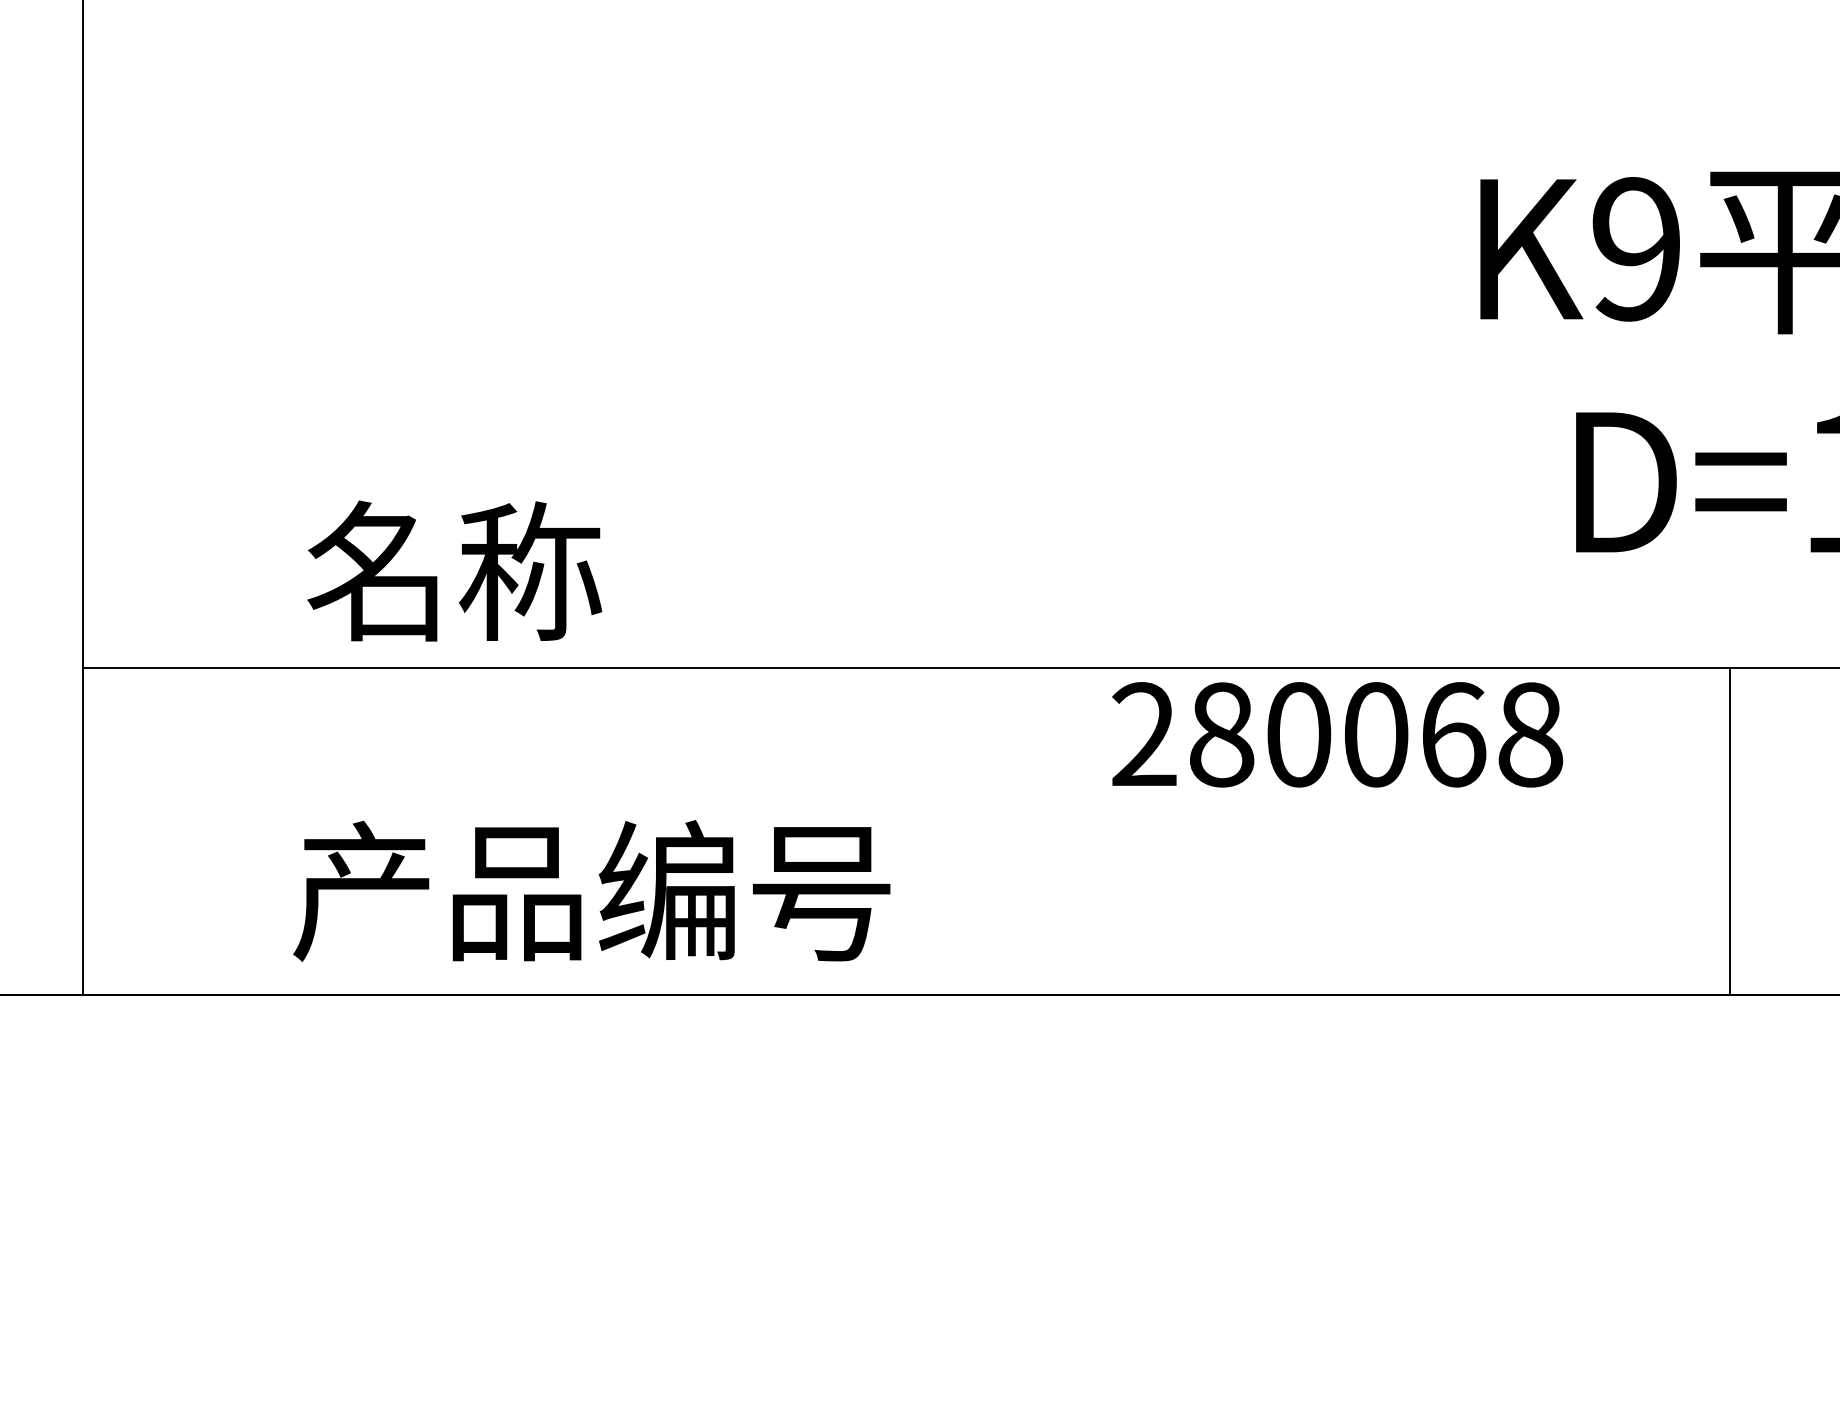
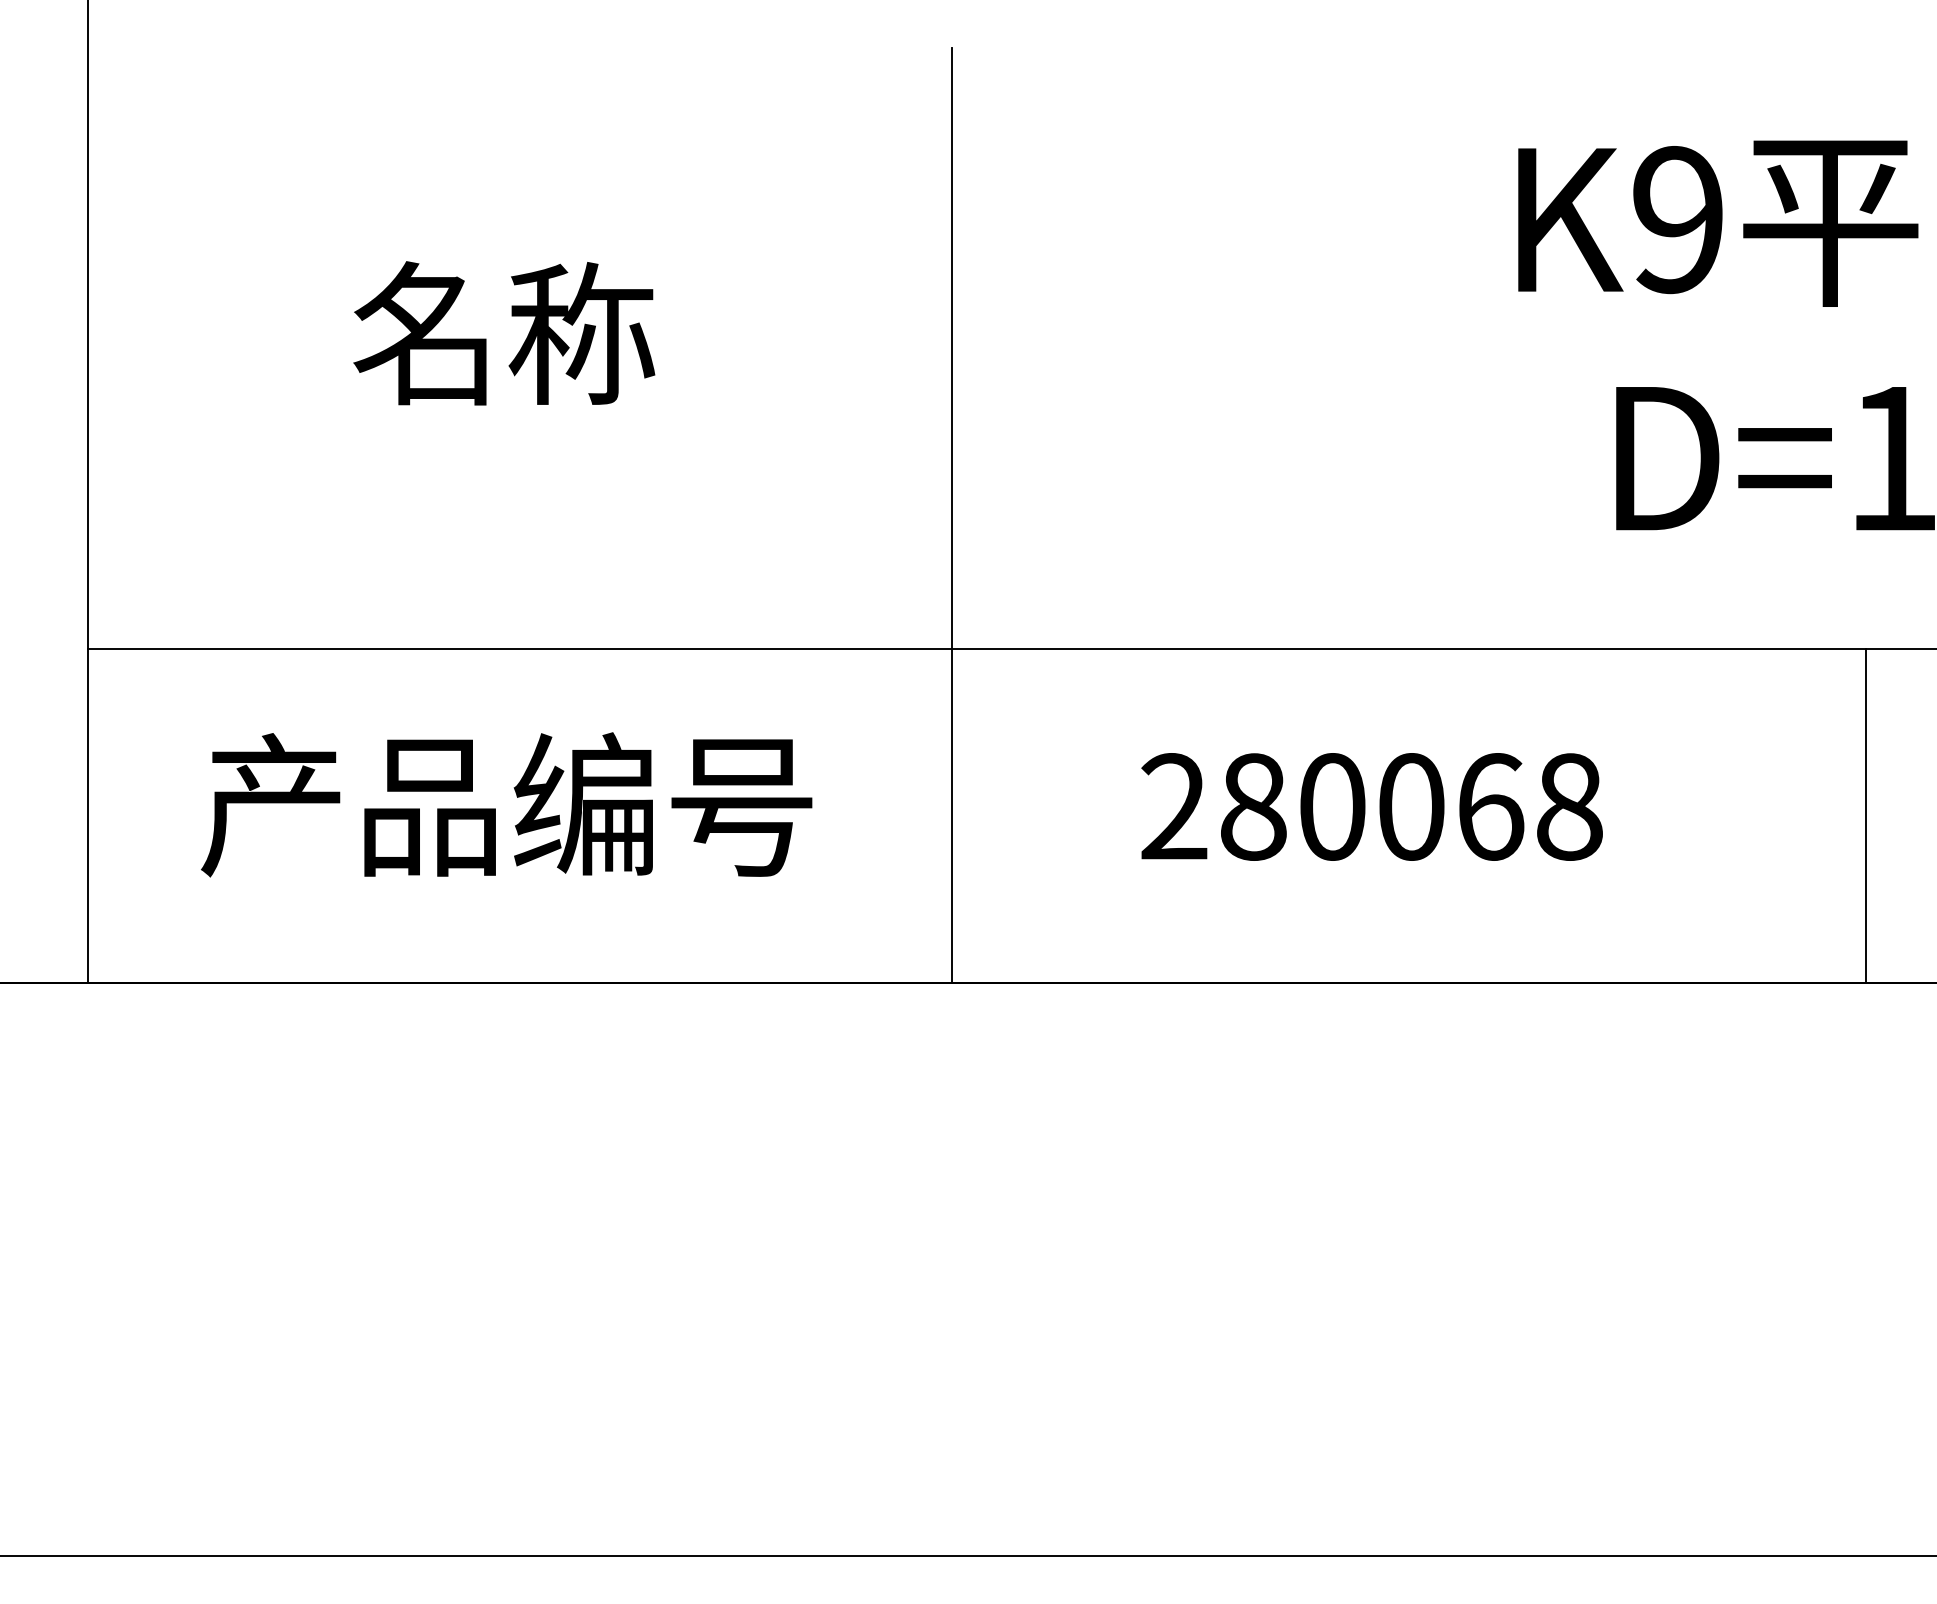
line: (927, 538) -> (952, 515), added
text: (454, 571) -> (504, 333), moved
text: (1337, 734) -> (1371, 806), moved
line: (1729, 831) -> (1865, 815), moved
text: (591, 890) -> (506, 804), moved

